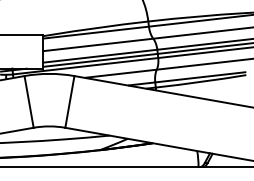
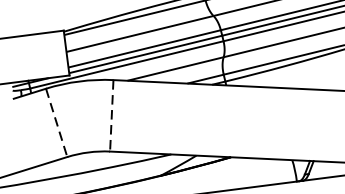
line: (29, 102) -> (57, 123), solid -> dashed
line: (69, 102) -> (111, 116), solid -> dashed

